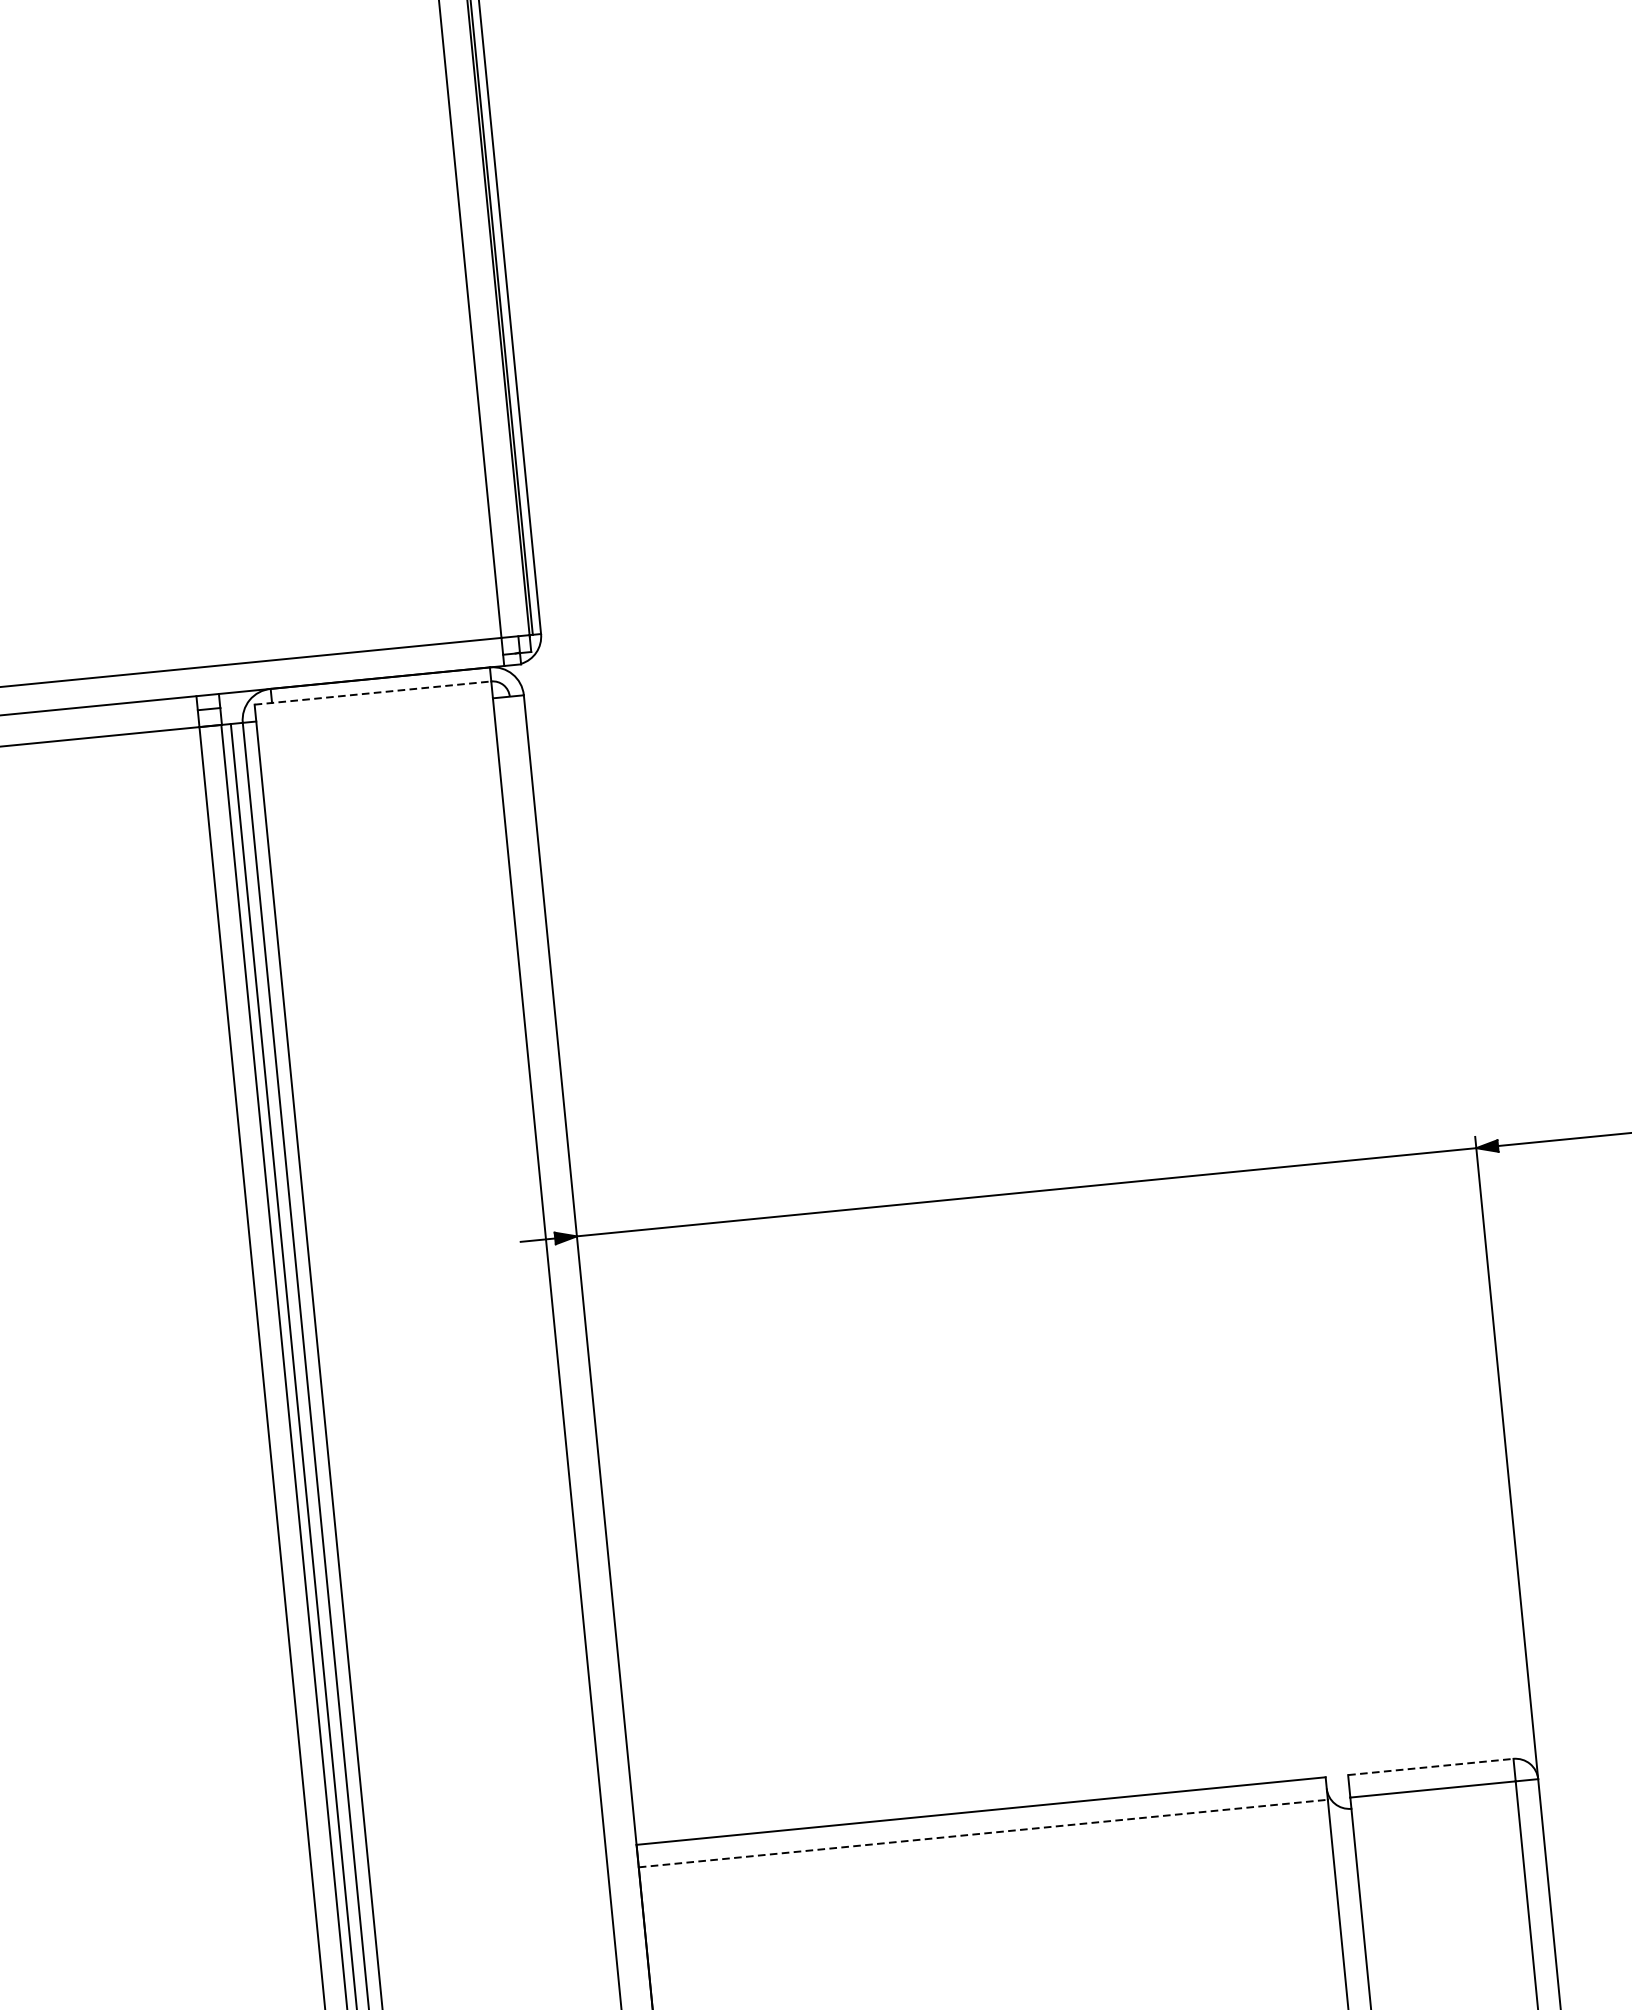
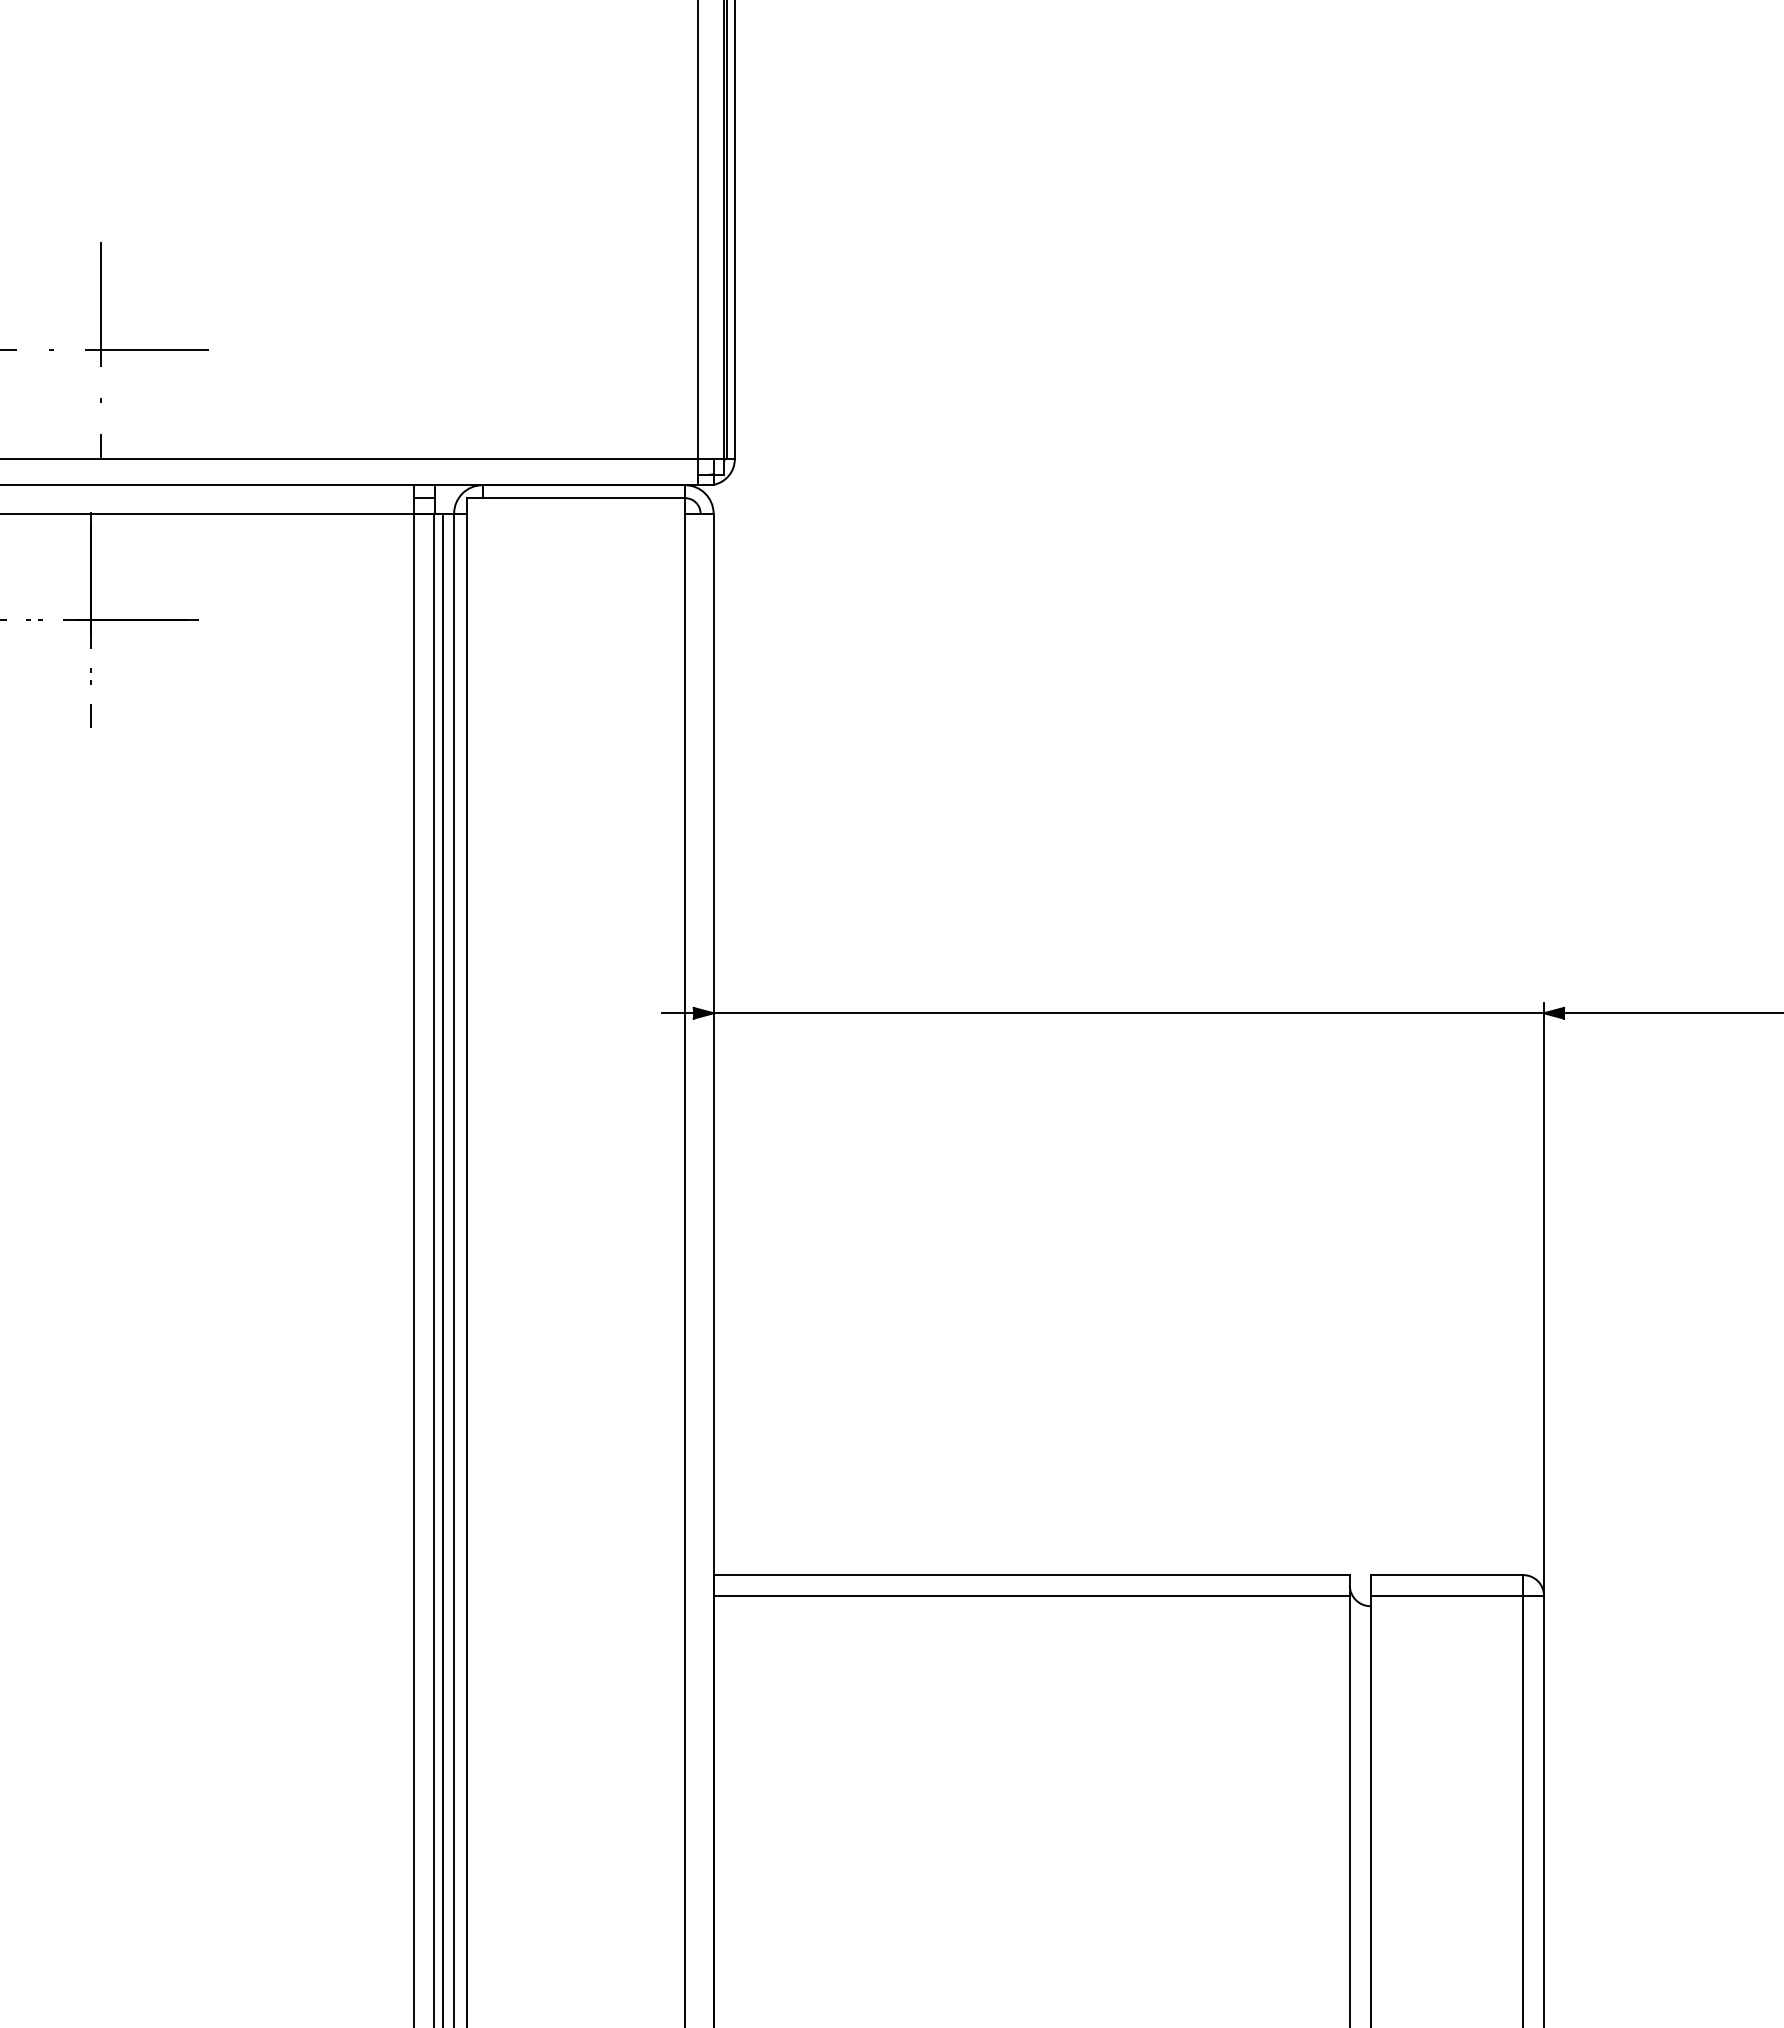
line: (373, 693) -> (576, 498), dashed -> solid
line: (1431, 1767) -> (1447, 1575), dashed -> solid
line: (984, 1833) -> (1032, 1595), dashed -> solid

